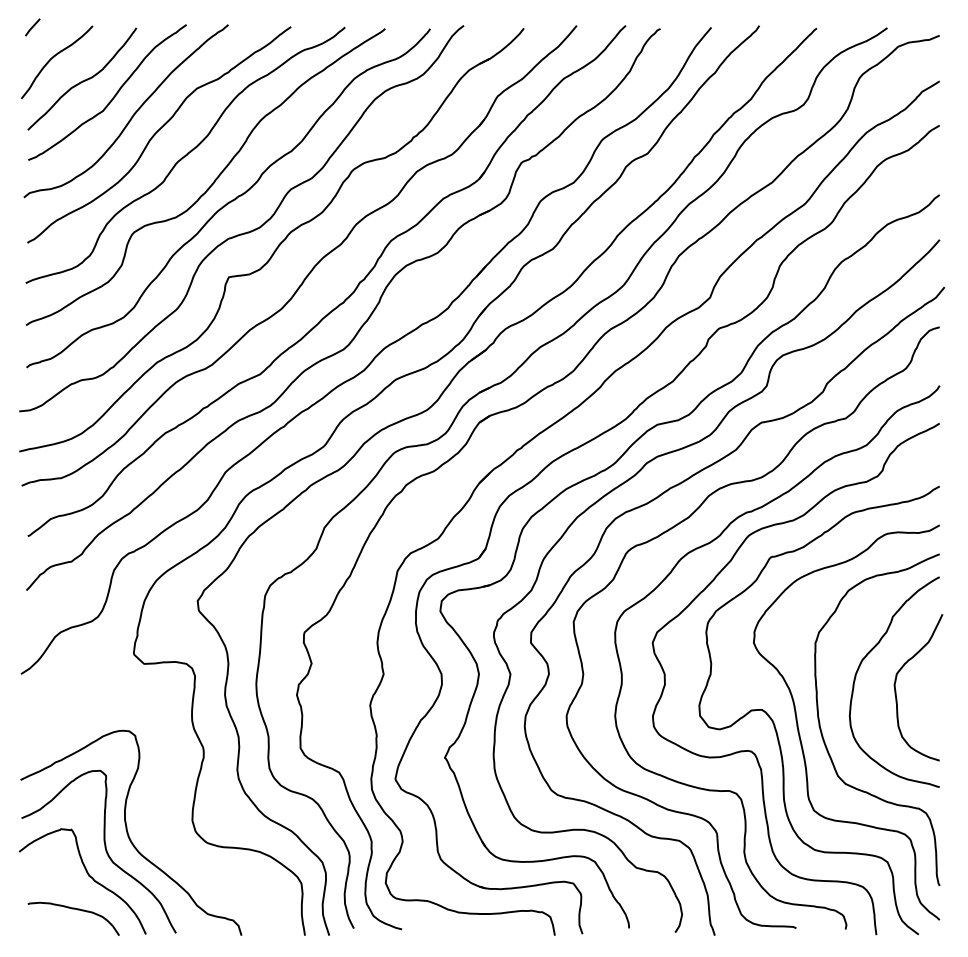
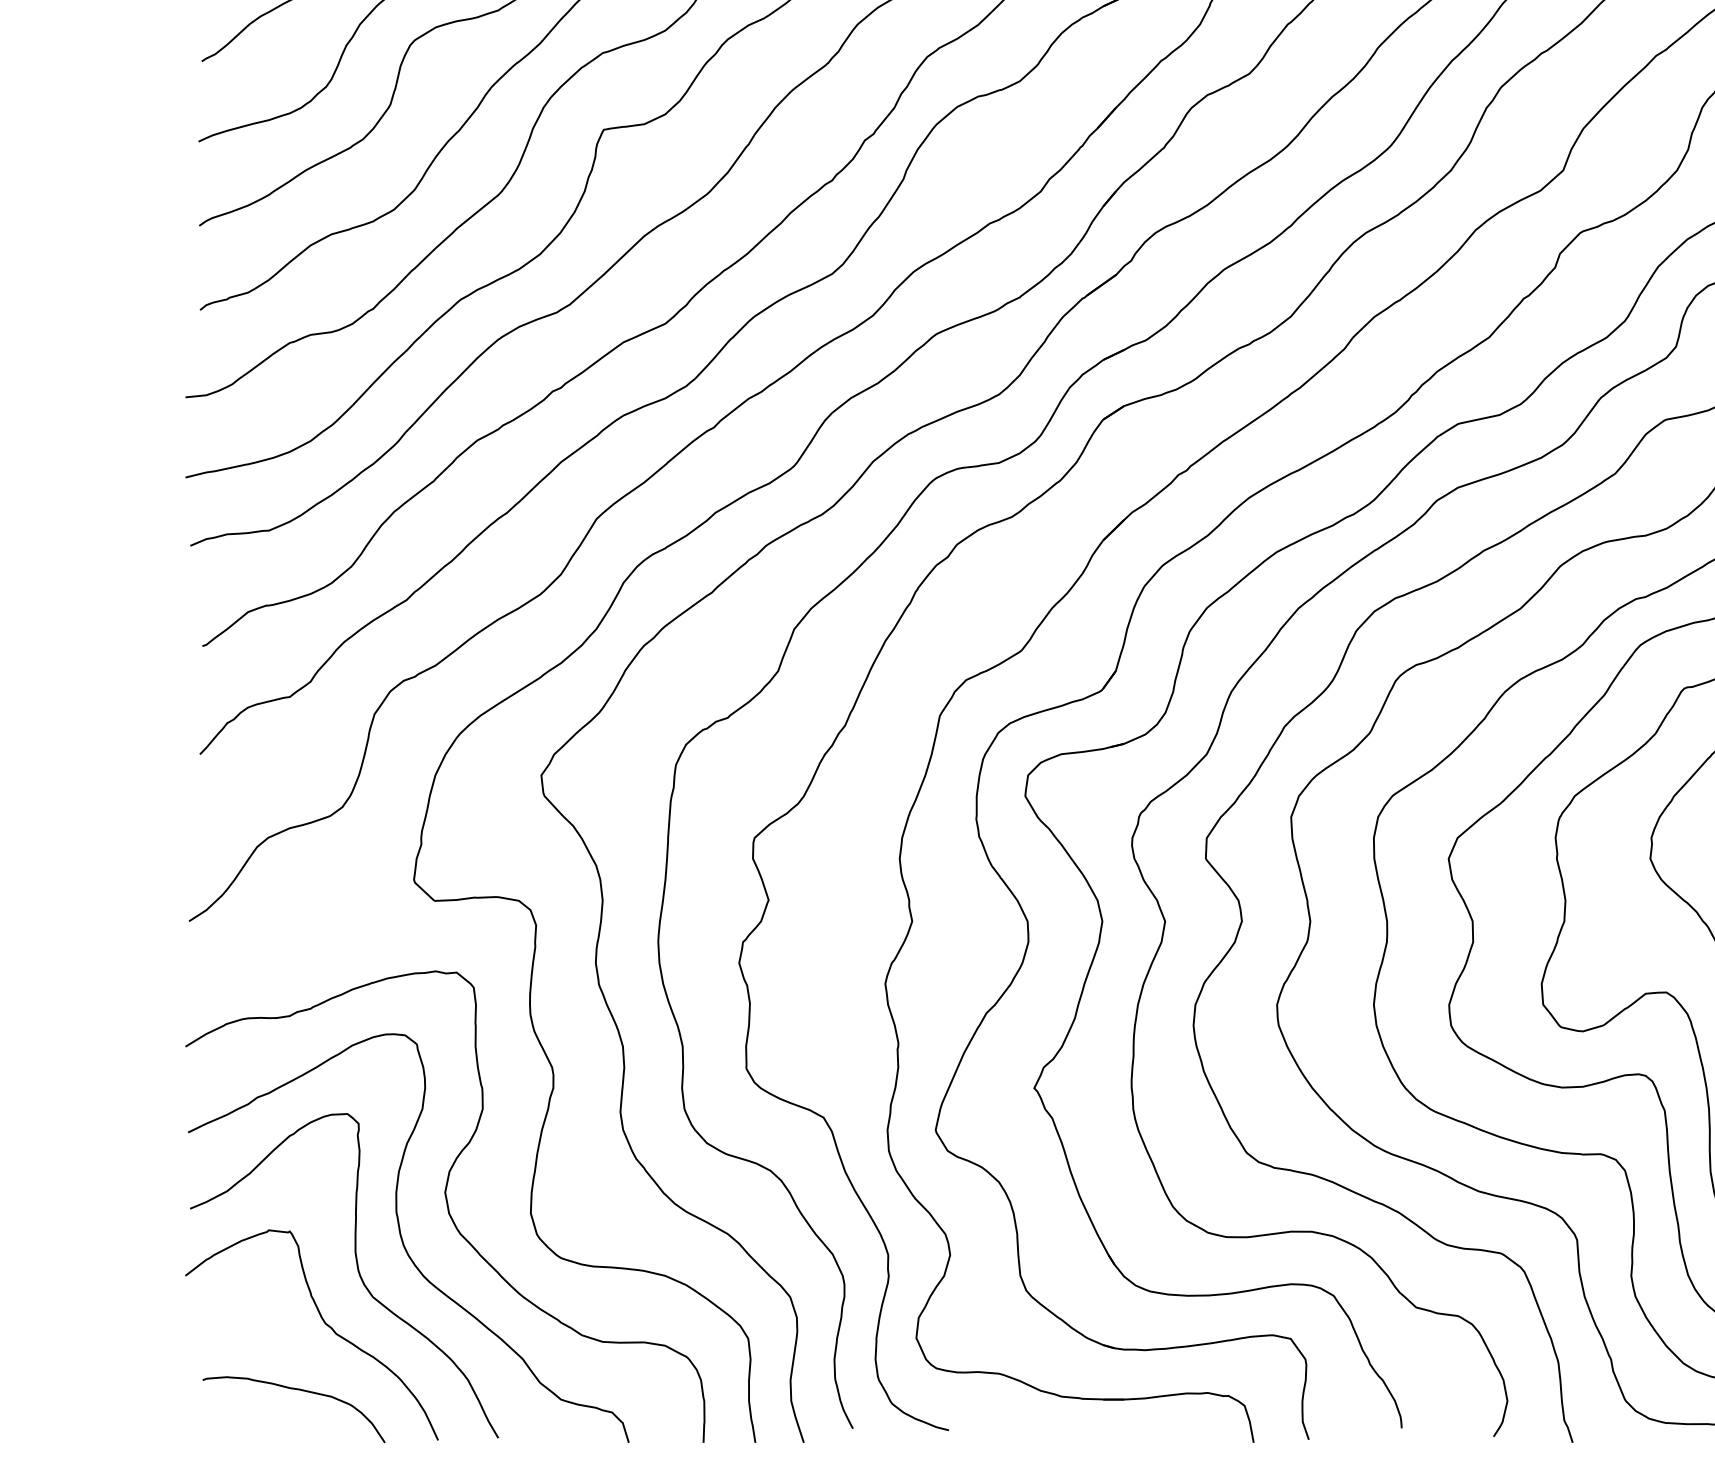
curve: (149, 816) -> (445, 1205), added

